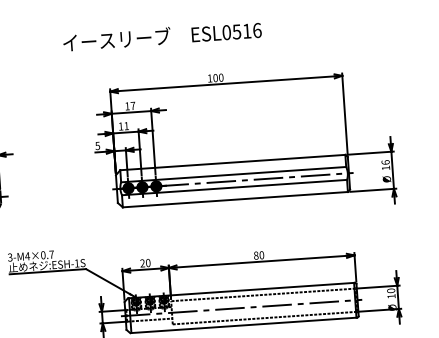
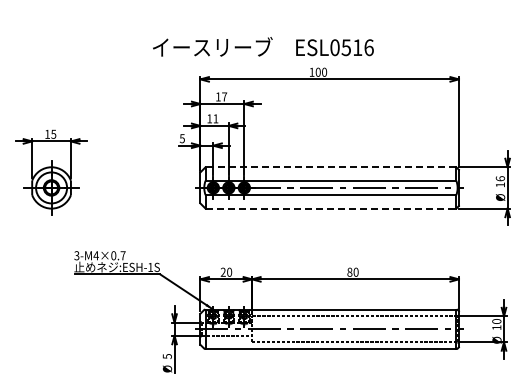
text: (162, 35) -> (263, 46), moved
line: (232, 162) -> (330, 167), solid -> dashed
line: (235, 199) -> (331, 208), solid -> dashed

